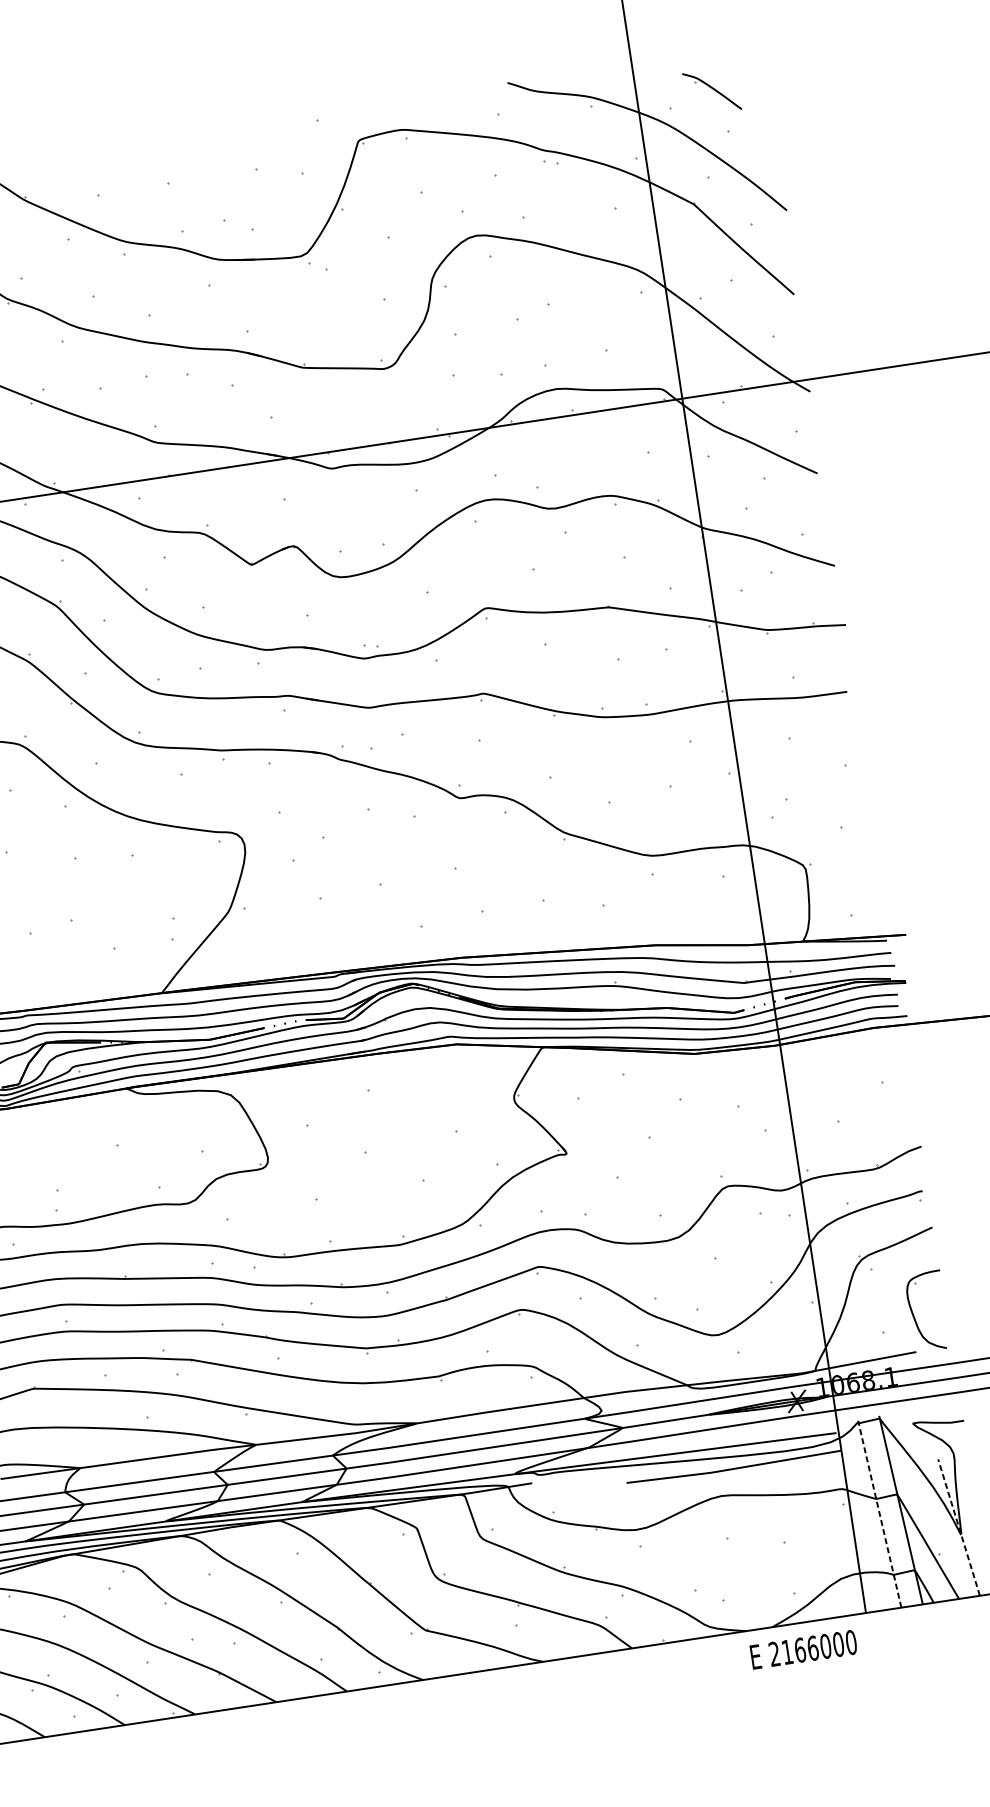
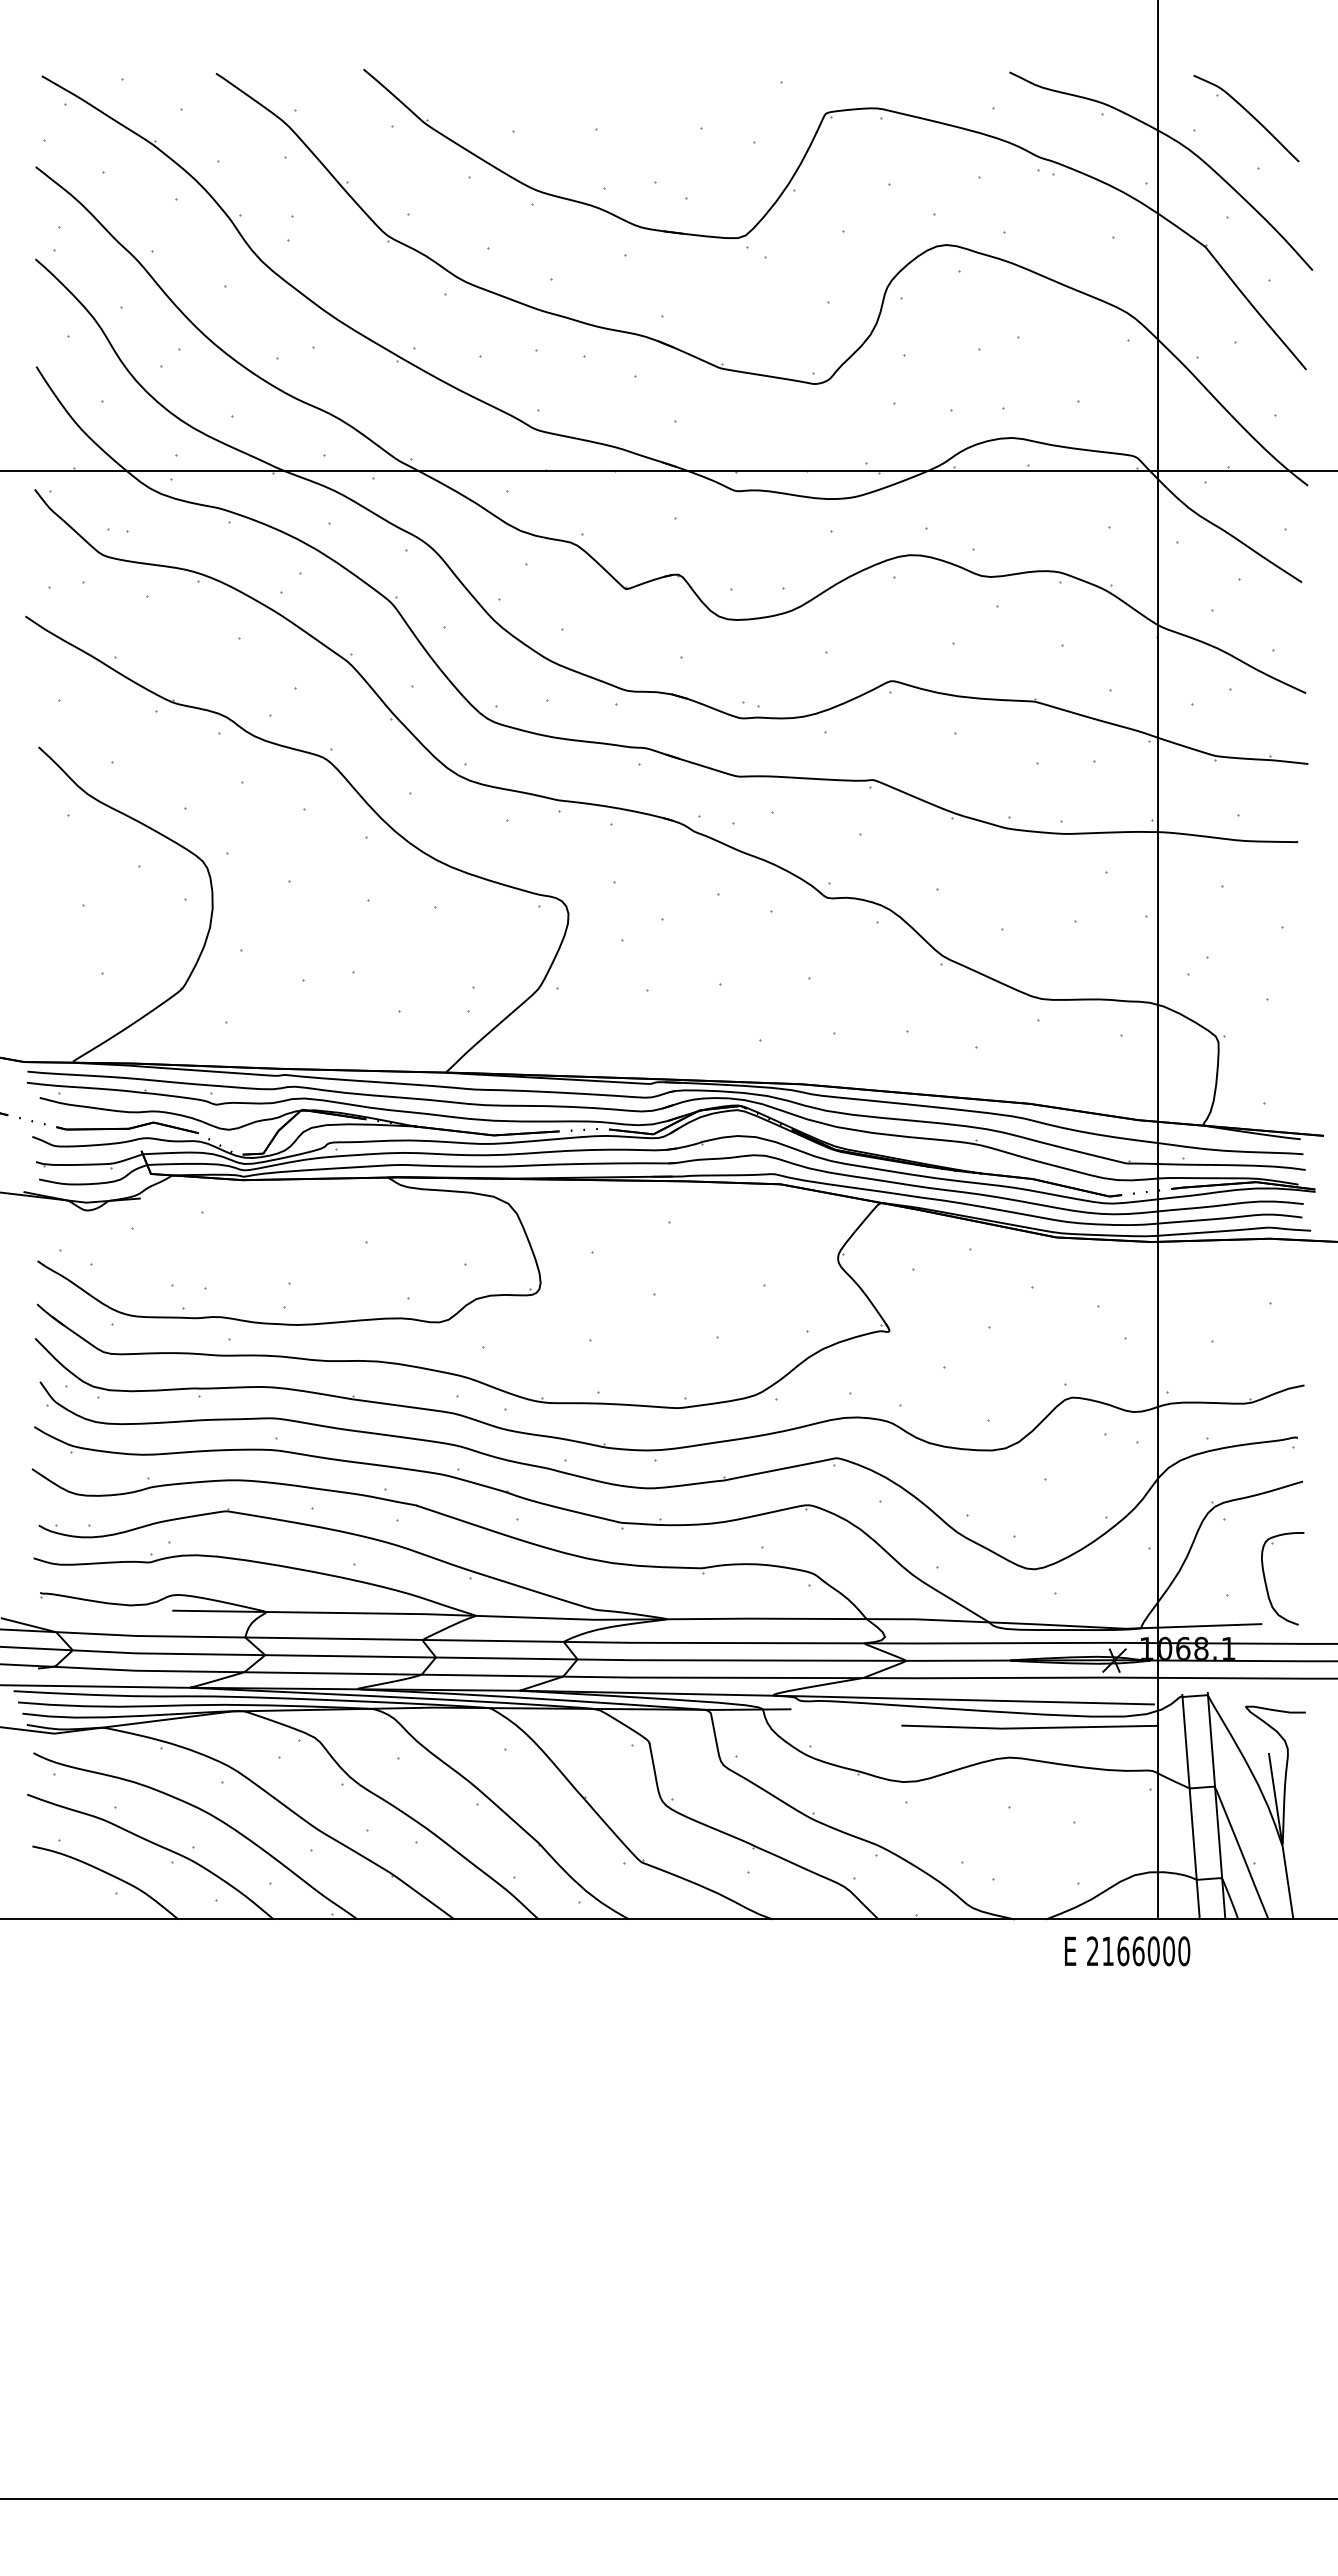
part: (712, 91) -> (1246, 118), size x1.67
line: (880, 1514) -> (1191, 1806), dashed -> solid
line: (959, 1526) -> (1281, 1835), dashed -> solid
text: (803, 1649) -> (1127, 1951), moved

